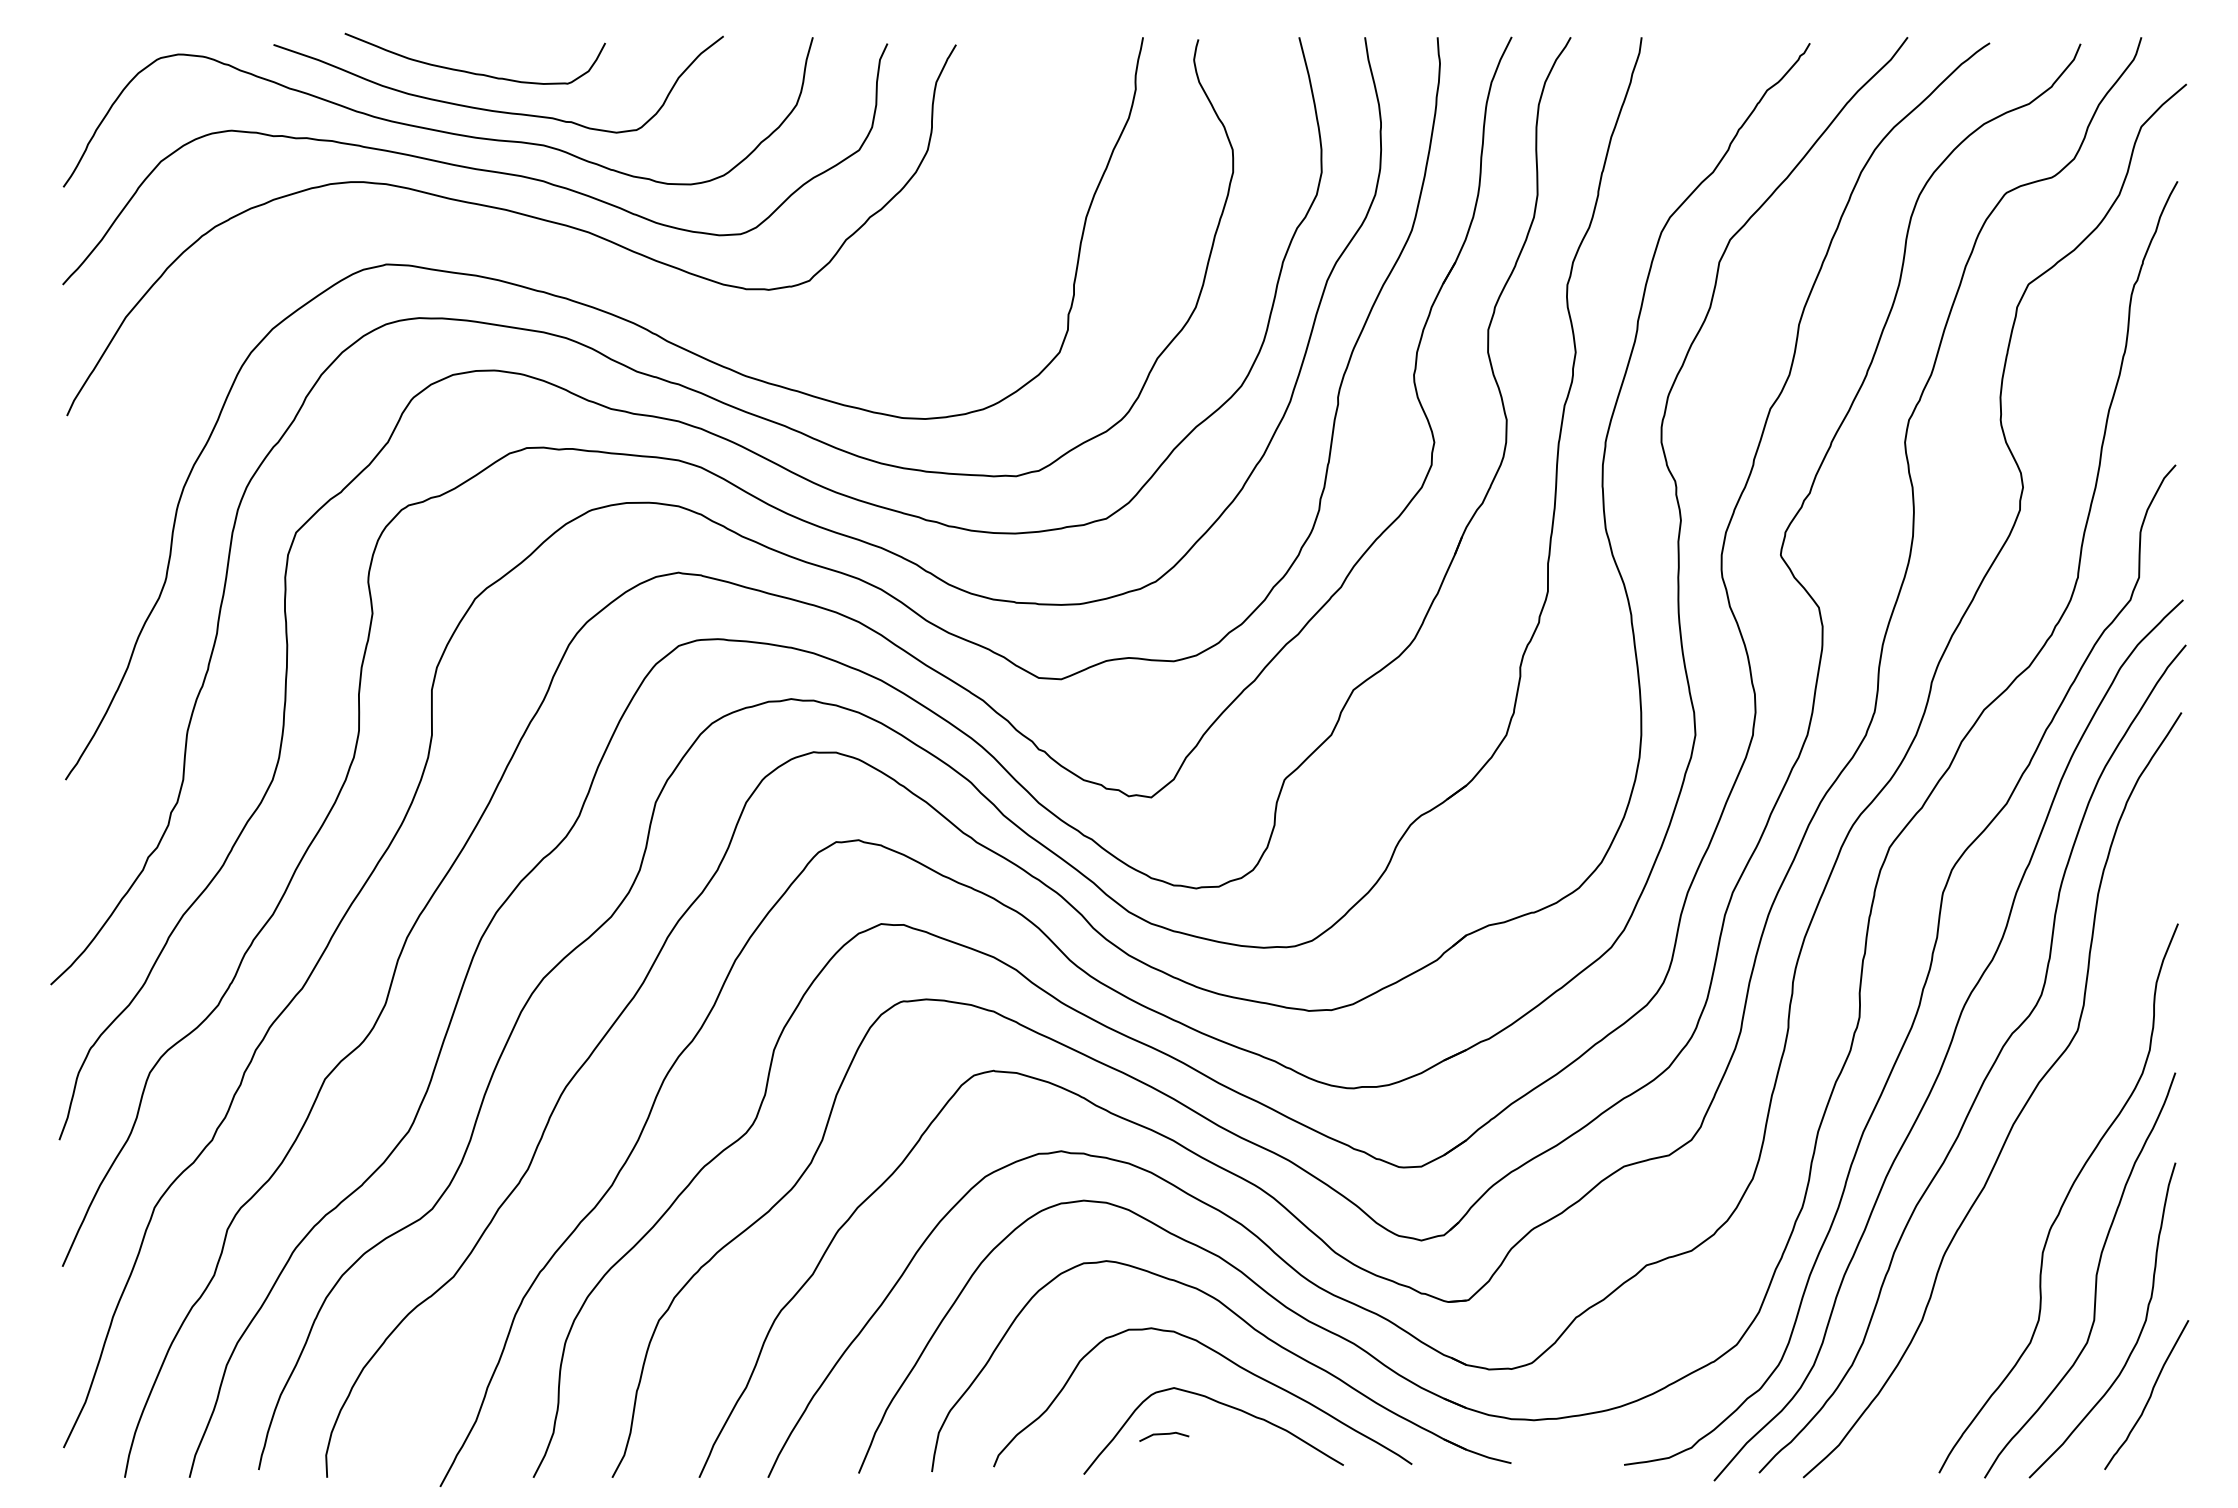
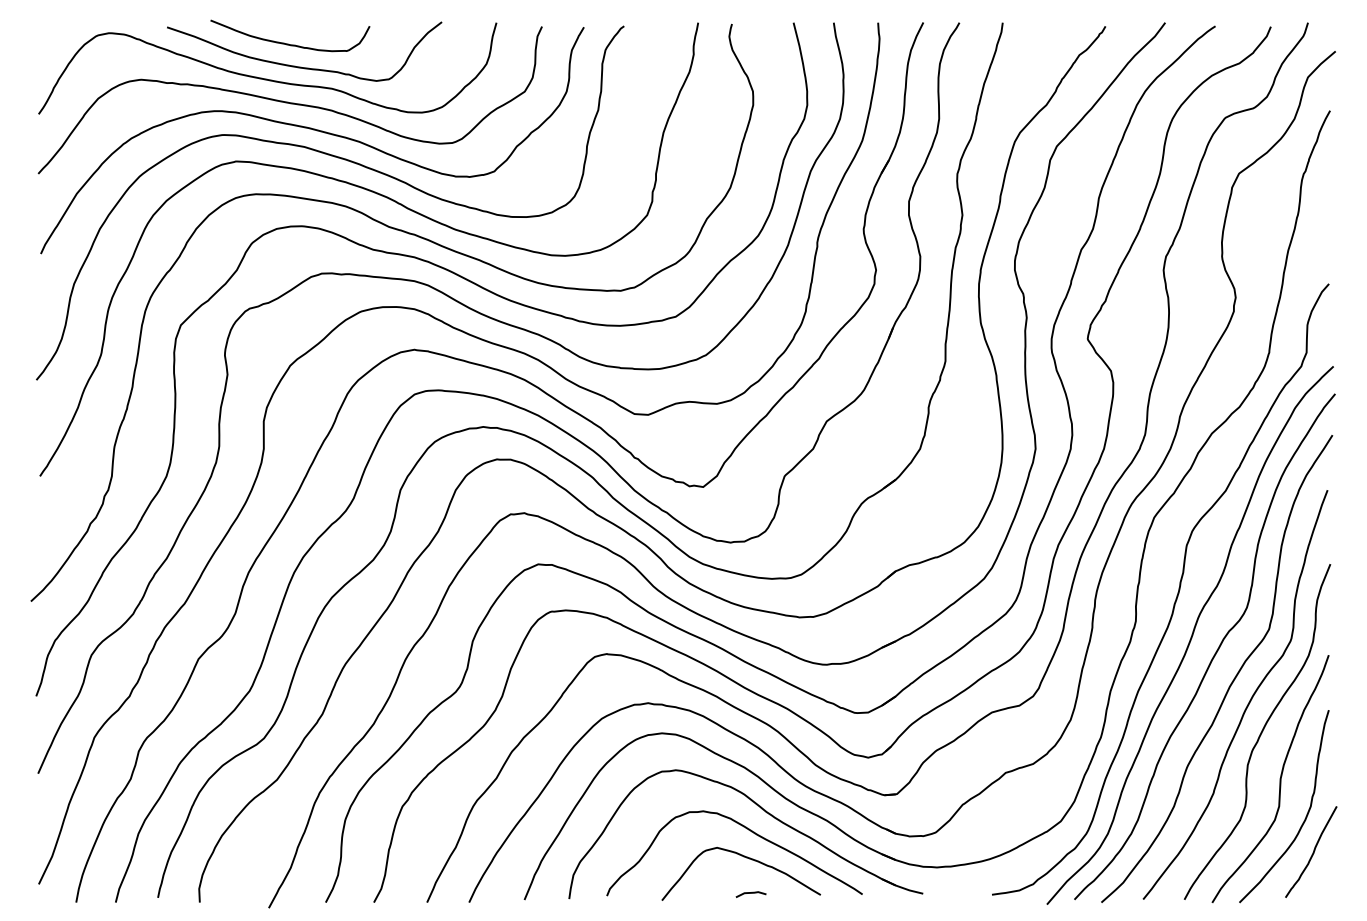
curve: (564, 262) -> (344, 160), added
curve: (2045, 1146) -> (1249, 700), added
line: (1163, 1435) -> (750, 893), moved

